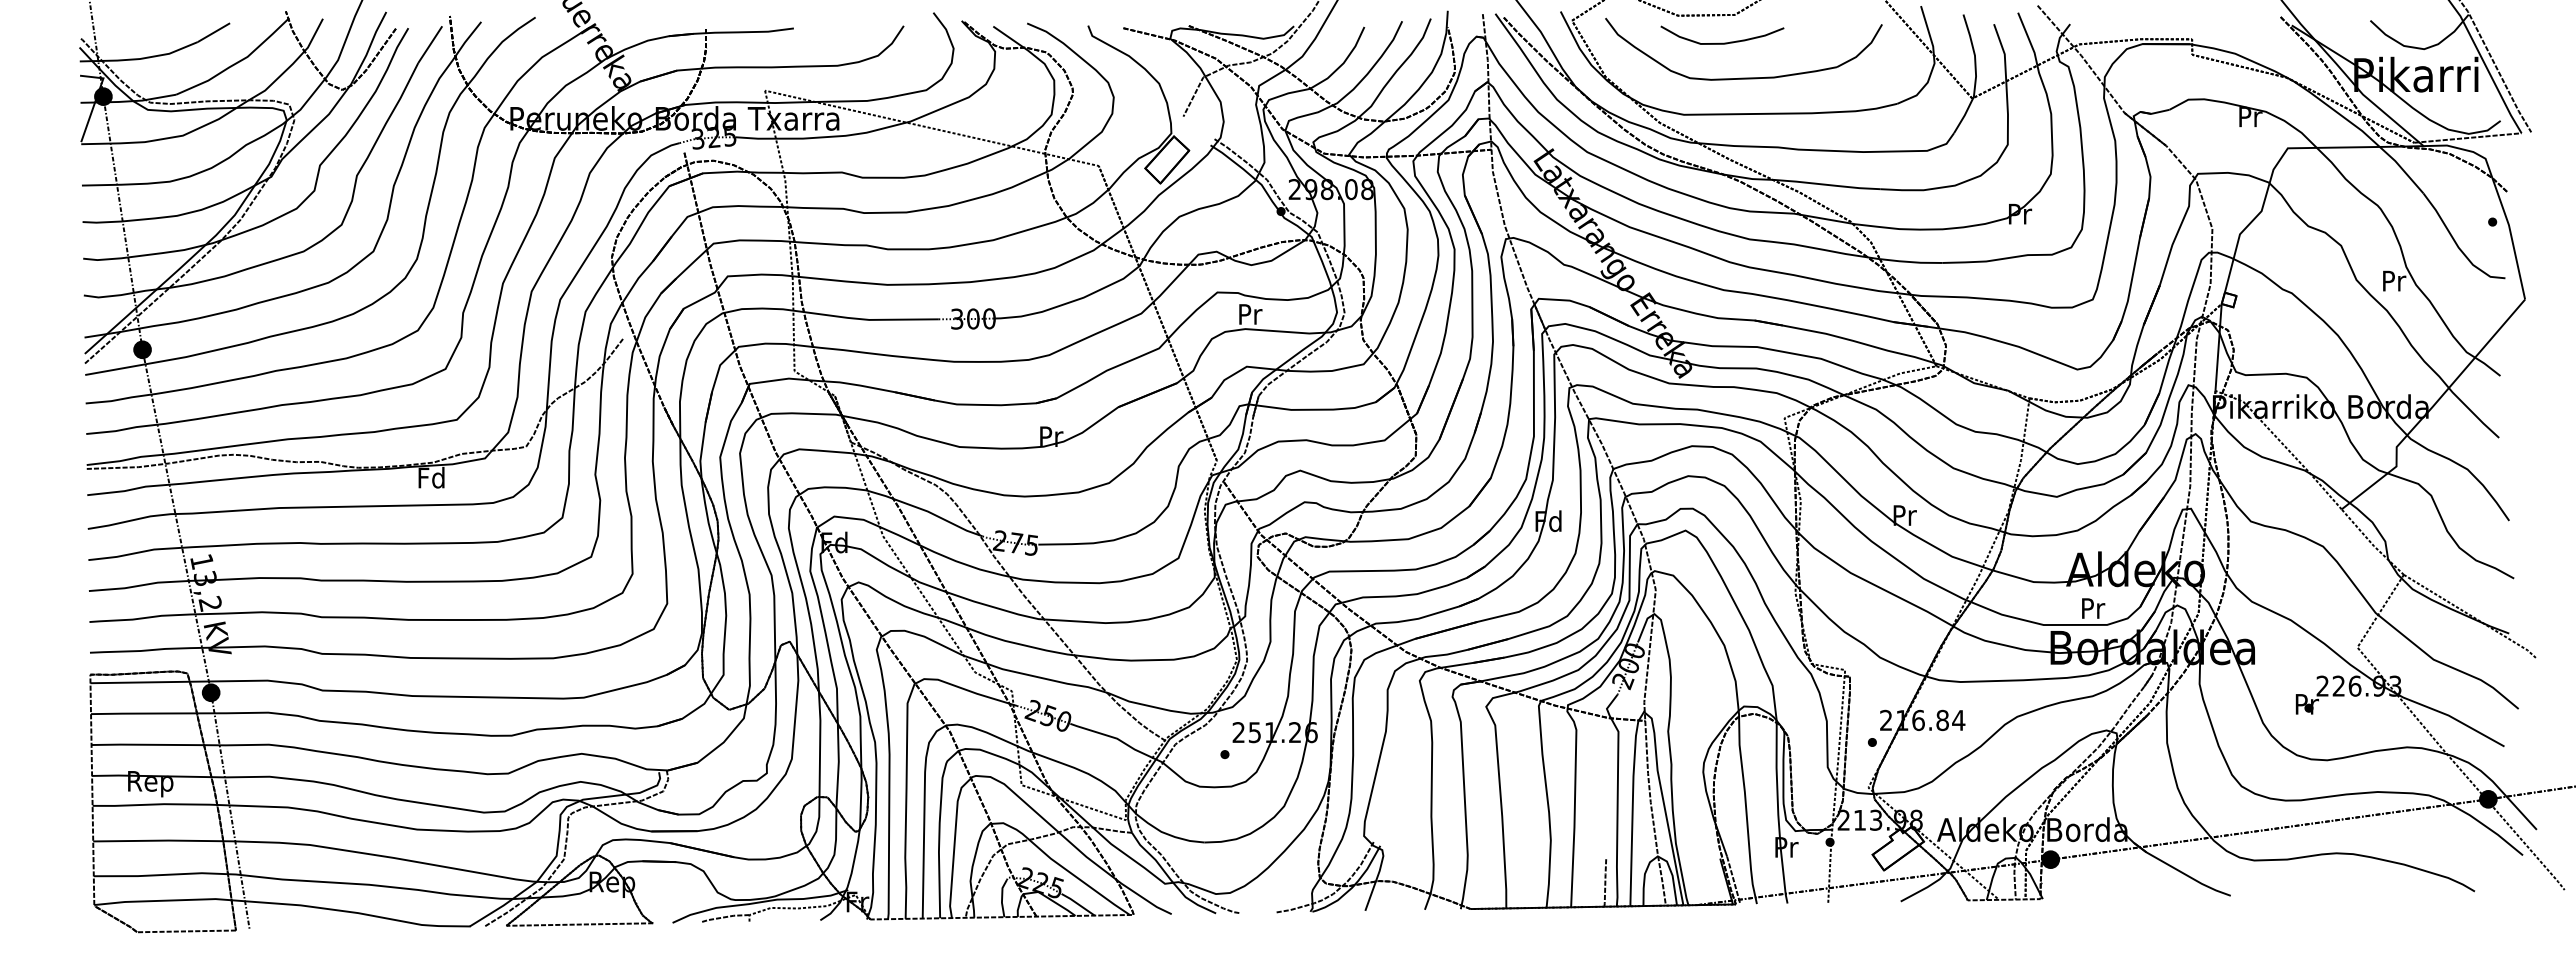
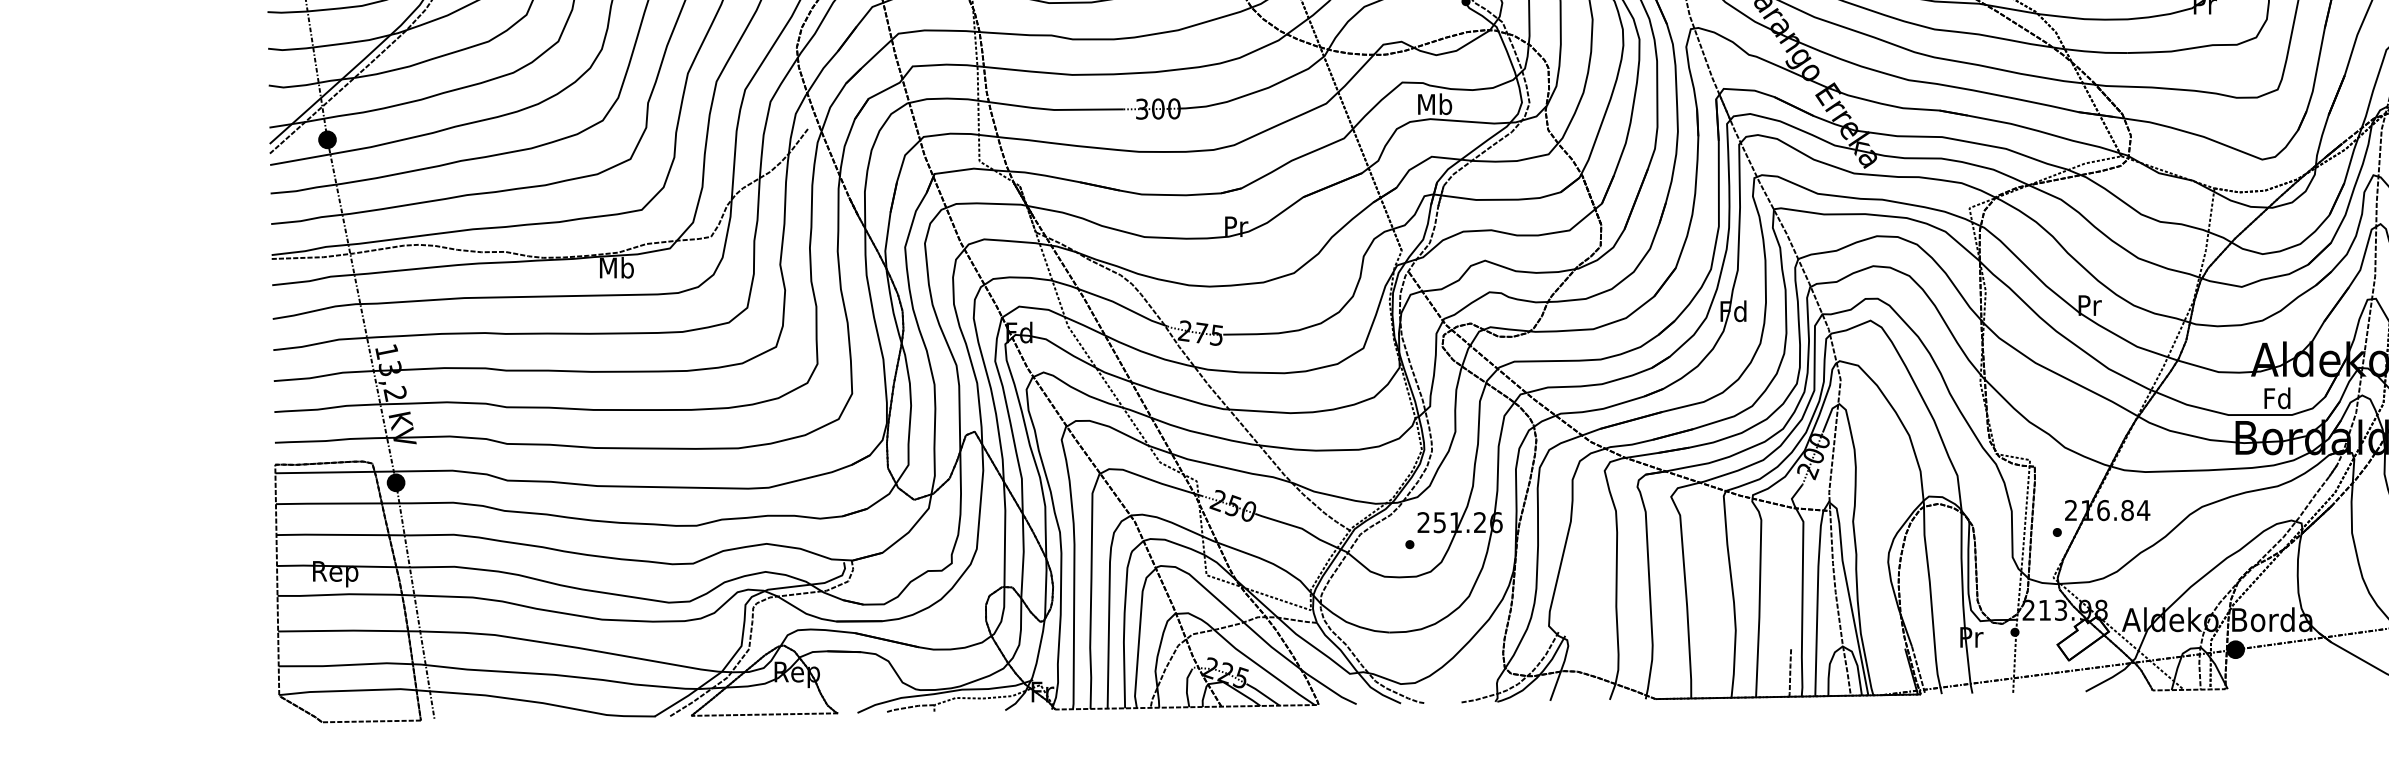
text: (1250, 313) -> (1435, 103), Pr -> Mb
text: (431, 477) -> (616, 267), Fd -> Mb
text: (2092, 608) -> (2277, 398), Pr -> Fd

